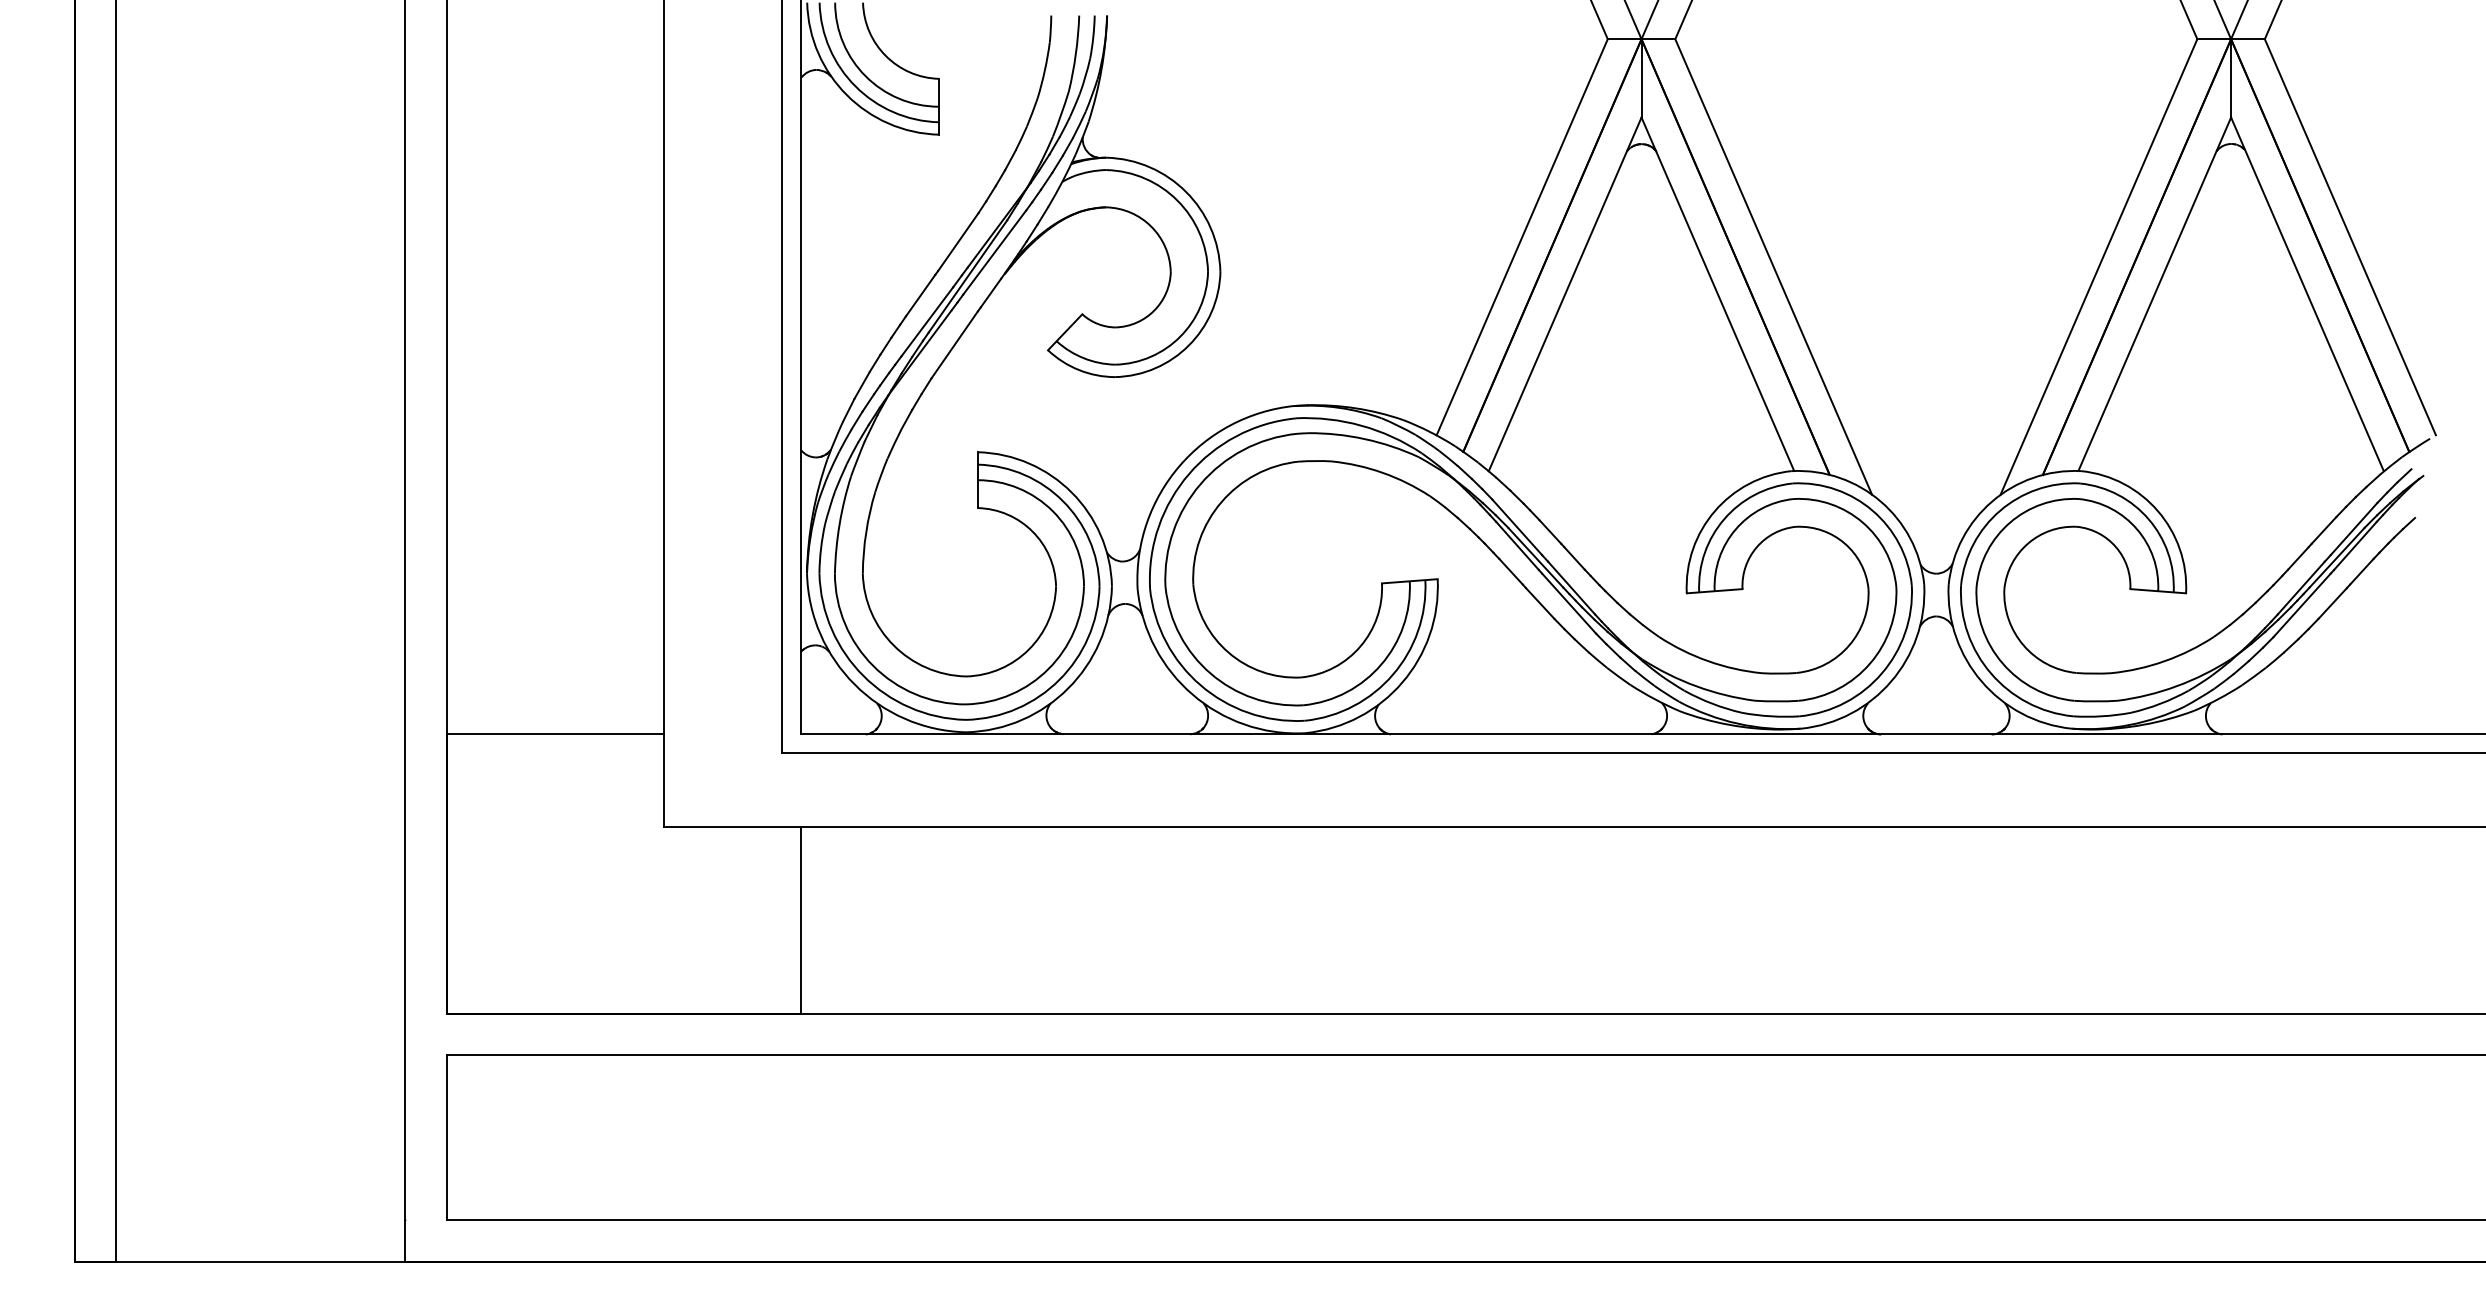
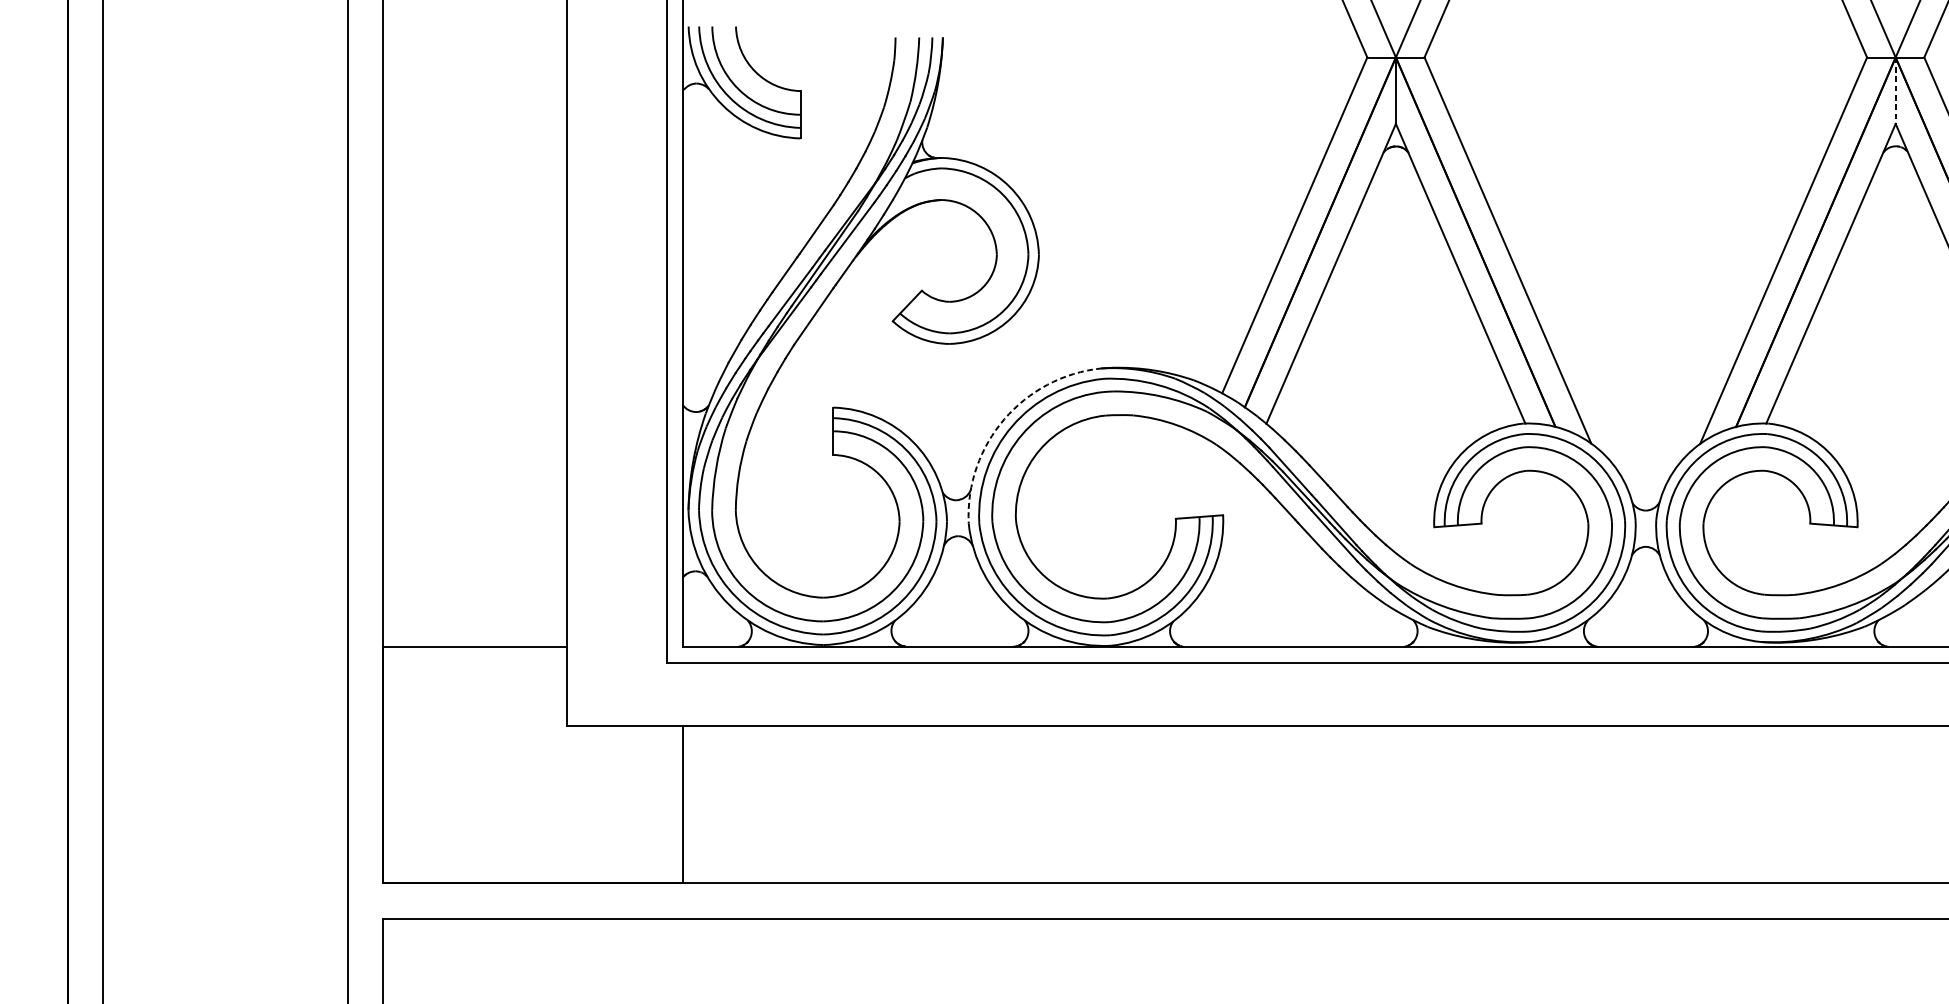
line: (2231, 78) -> (1896, 90), solid -> dashed
arc: (1179, 466) -> (1004, 419), solid -> dashed

